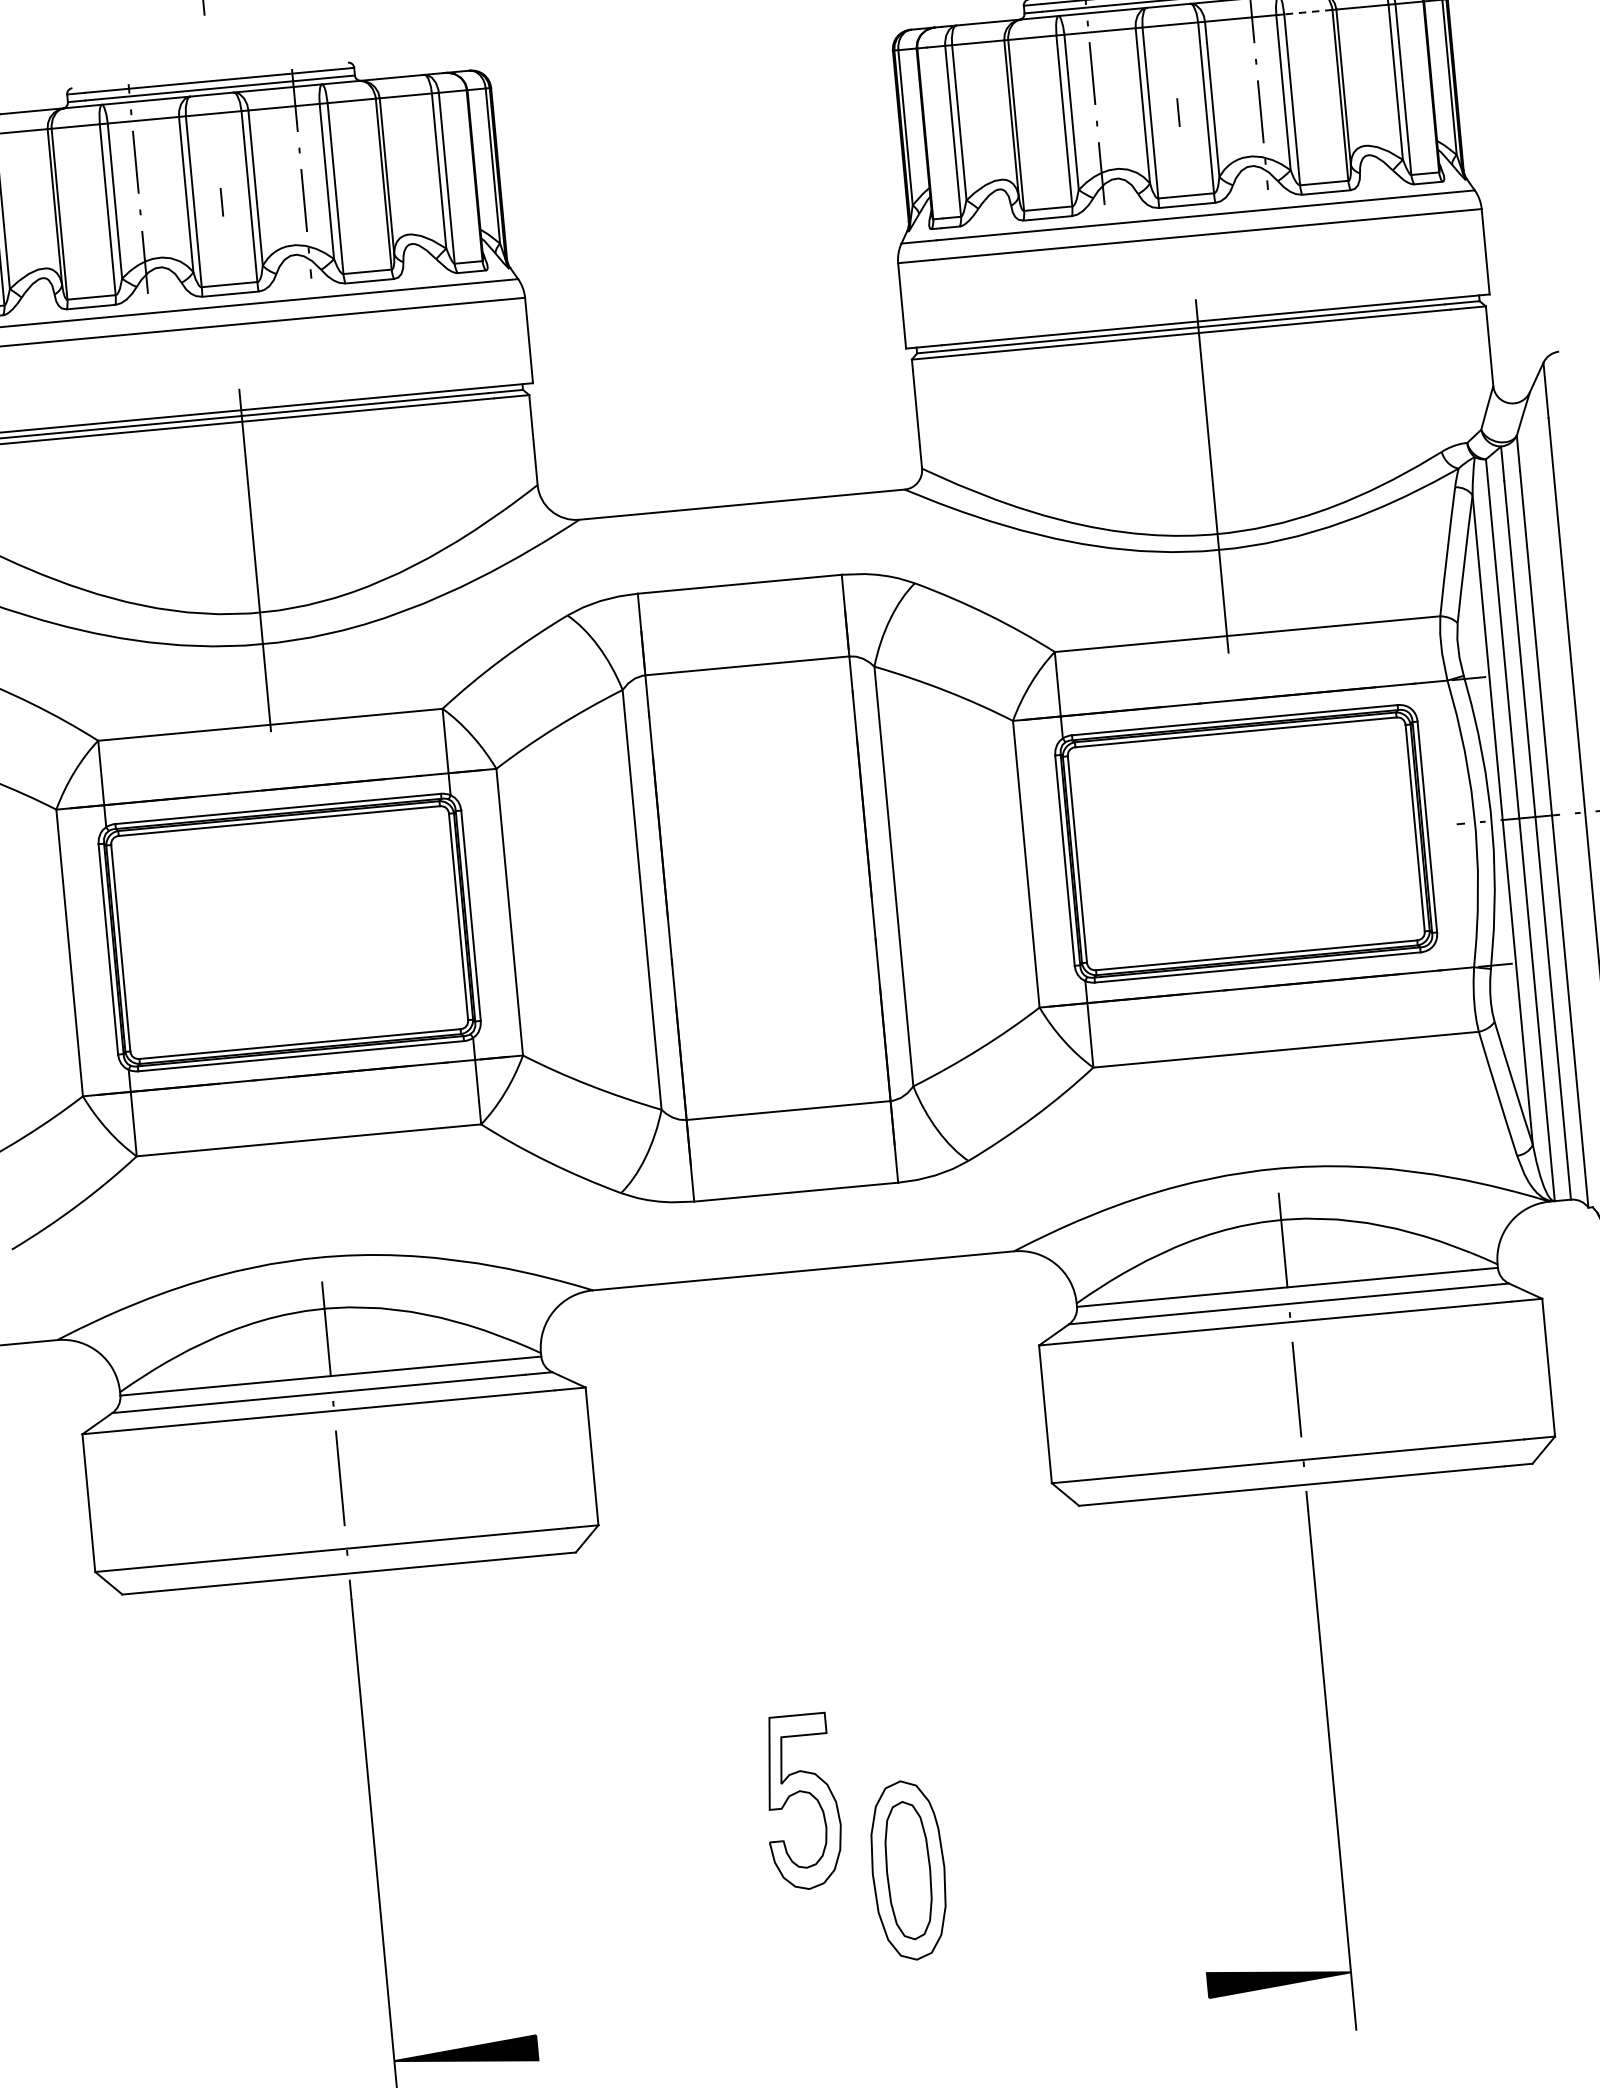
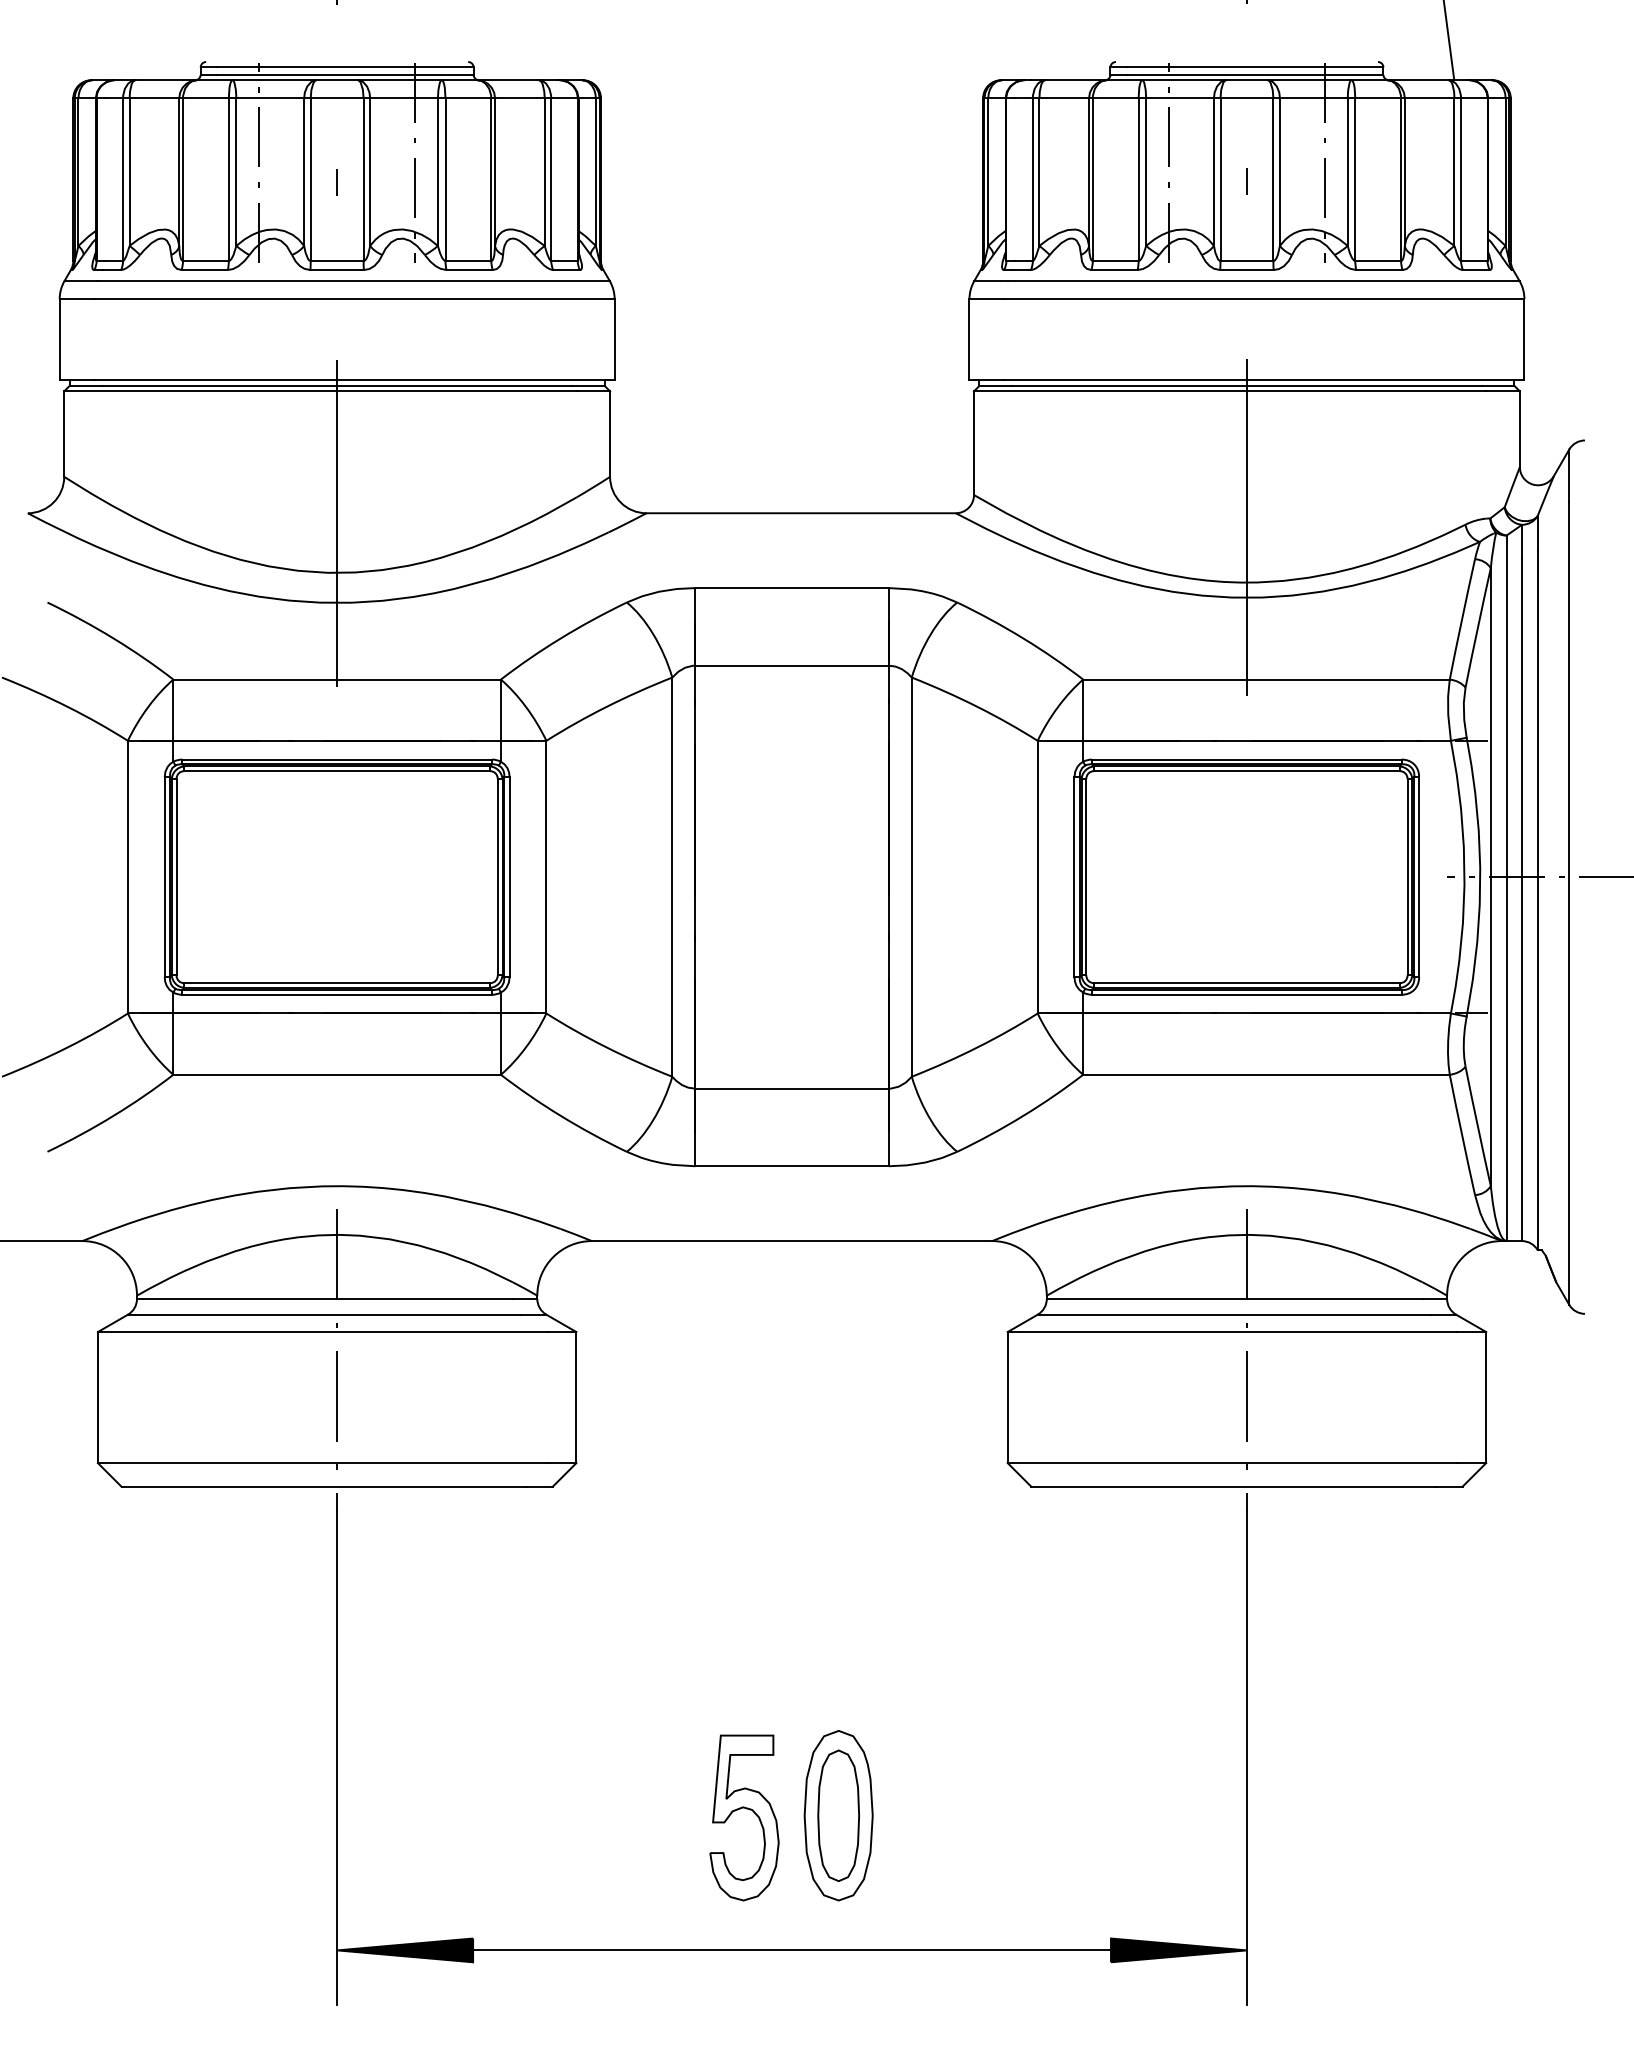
line: (1308, 12) -> (1378, 98), dashed -> solid
part: (803, 1793) -> (746, 1809), moved
line: (873, 2016) -> (792, 1950), added

